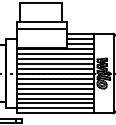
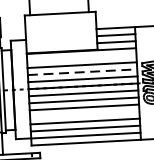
line: (41, 28) -> (60, 23), removed
line: (54, 53) -> (80, 57), removed
line: (55, 63) -> (83, 71), solid -> dashed
line: (54, 93) -> (83, 114), removed

